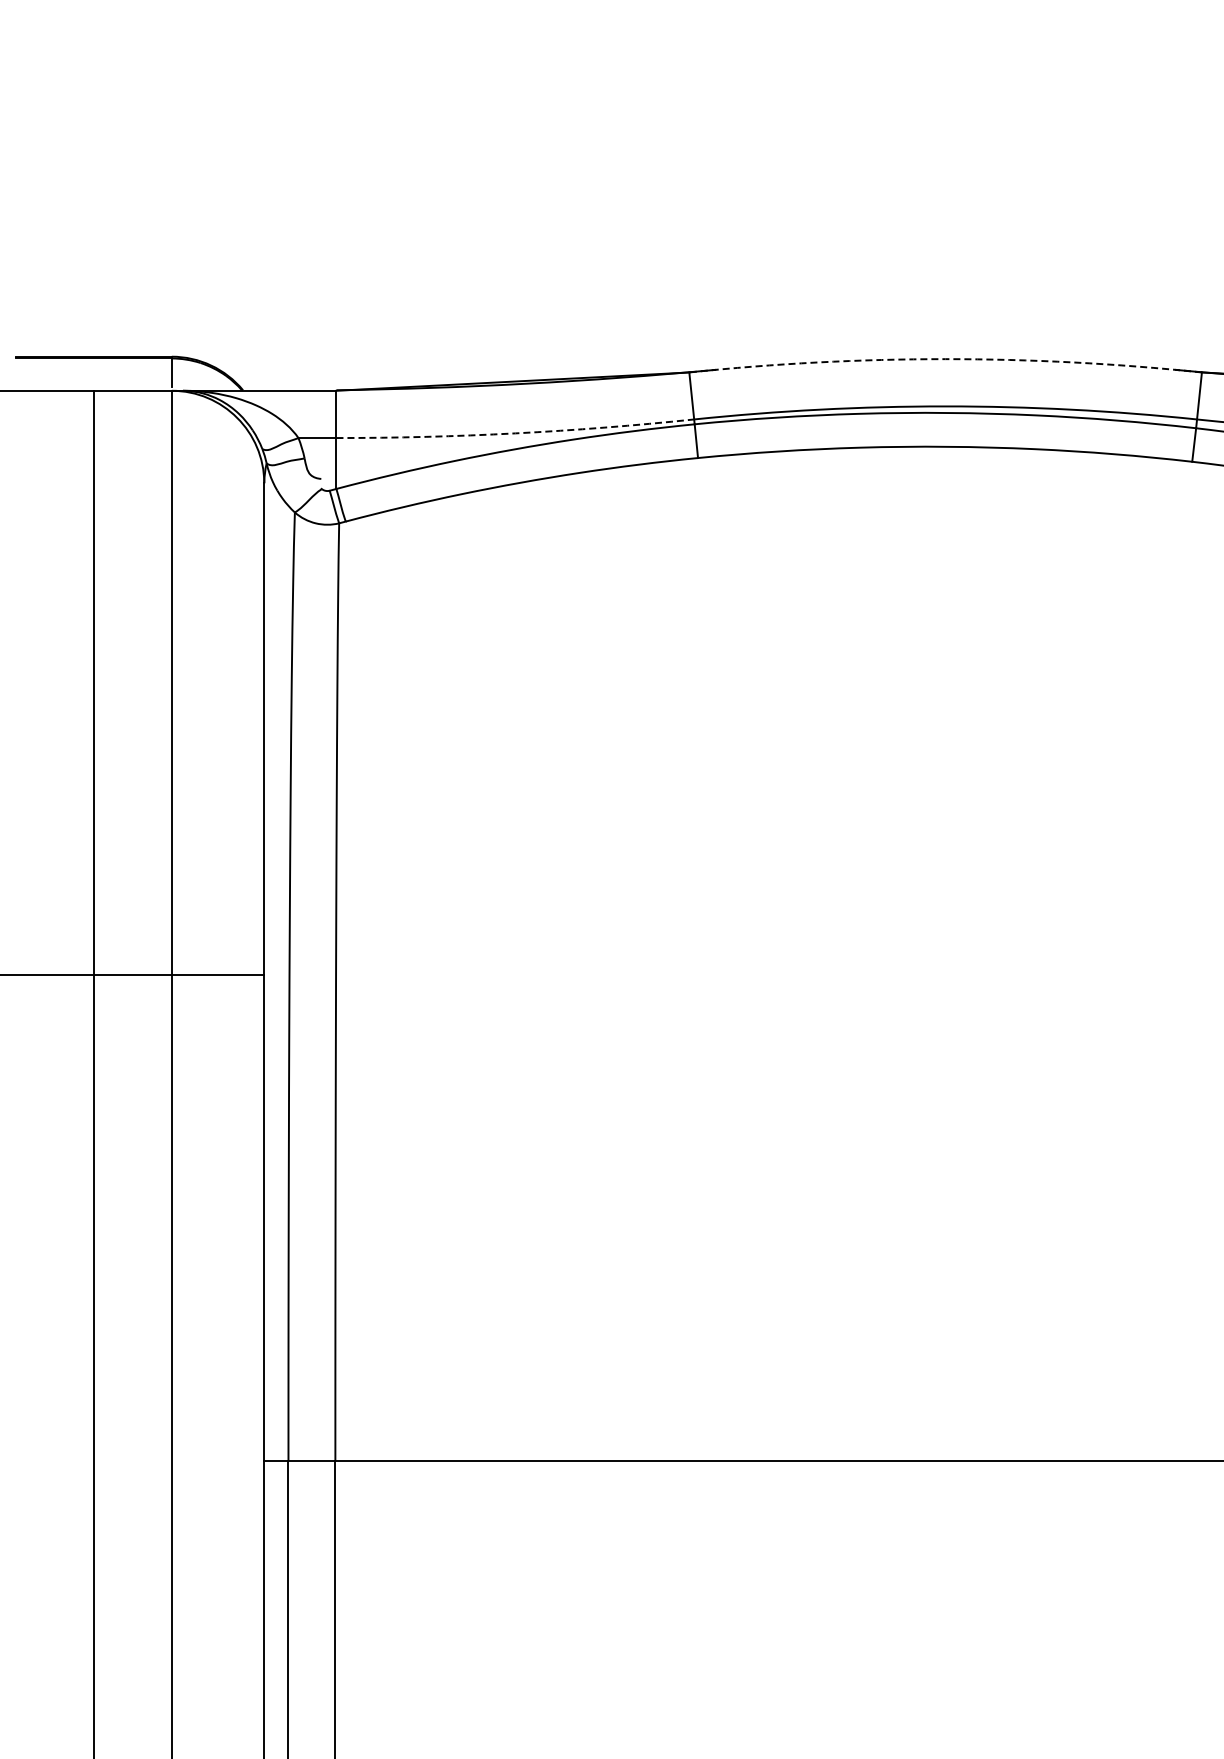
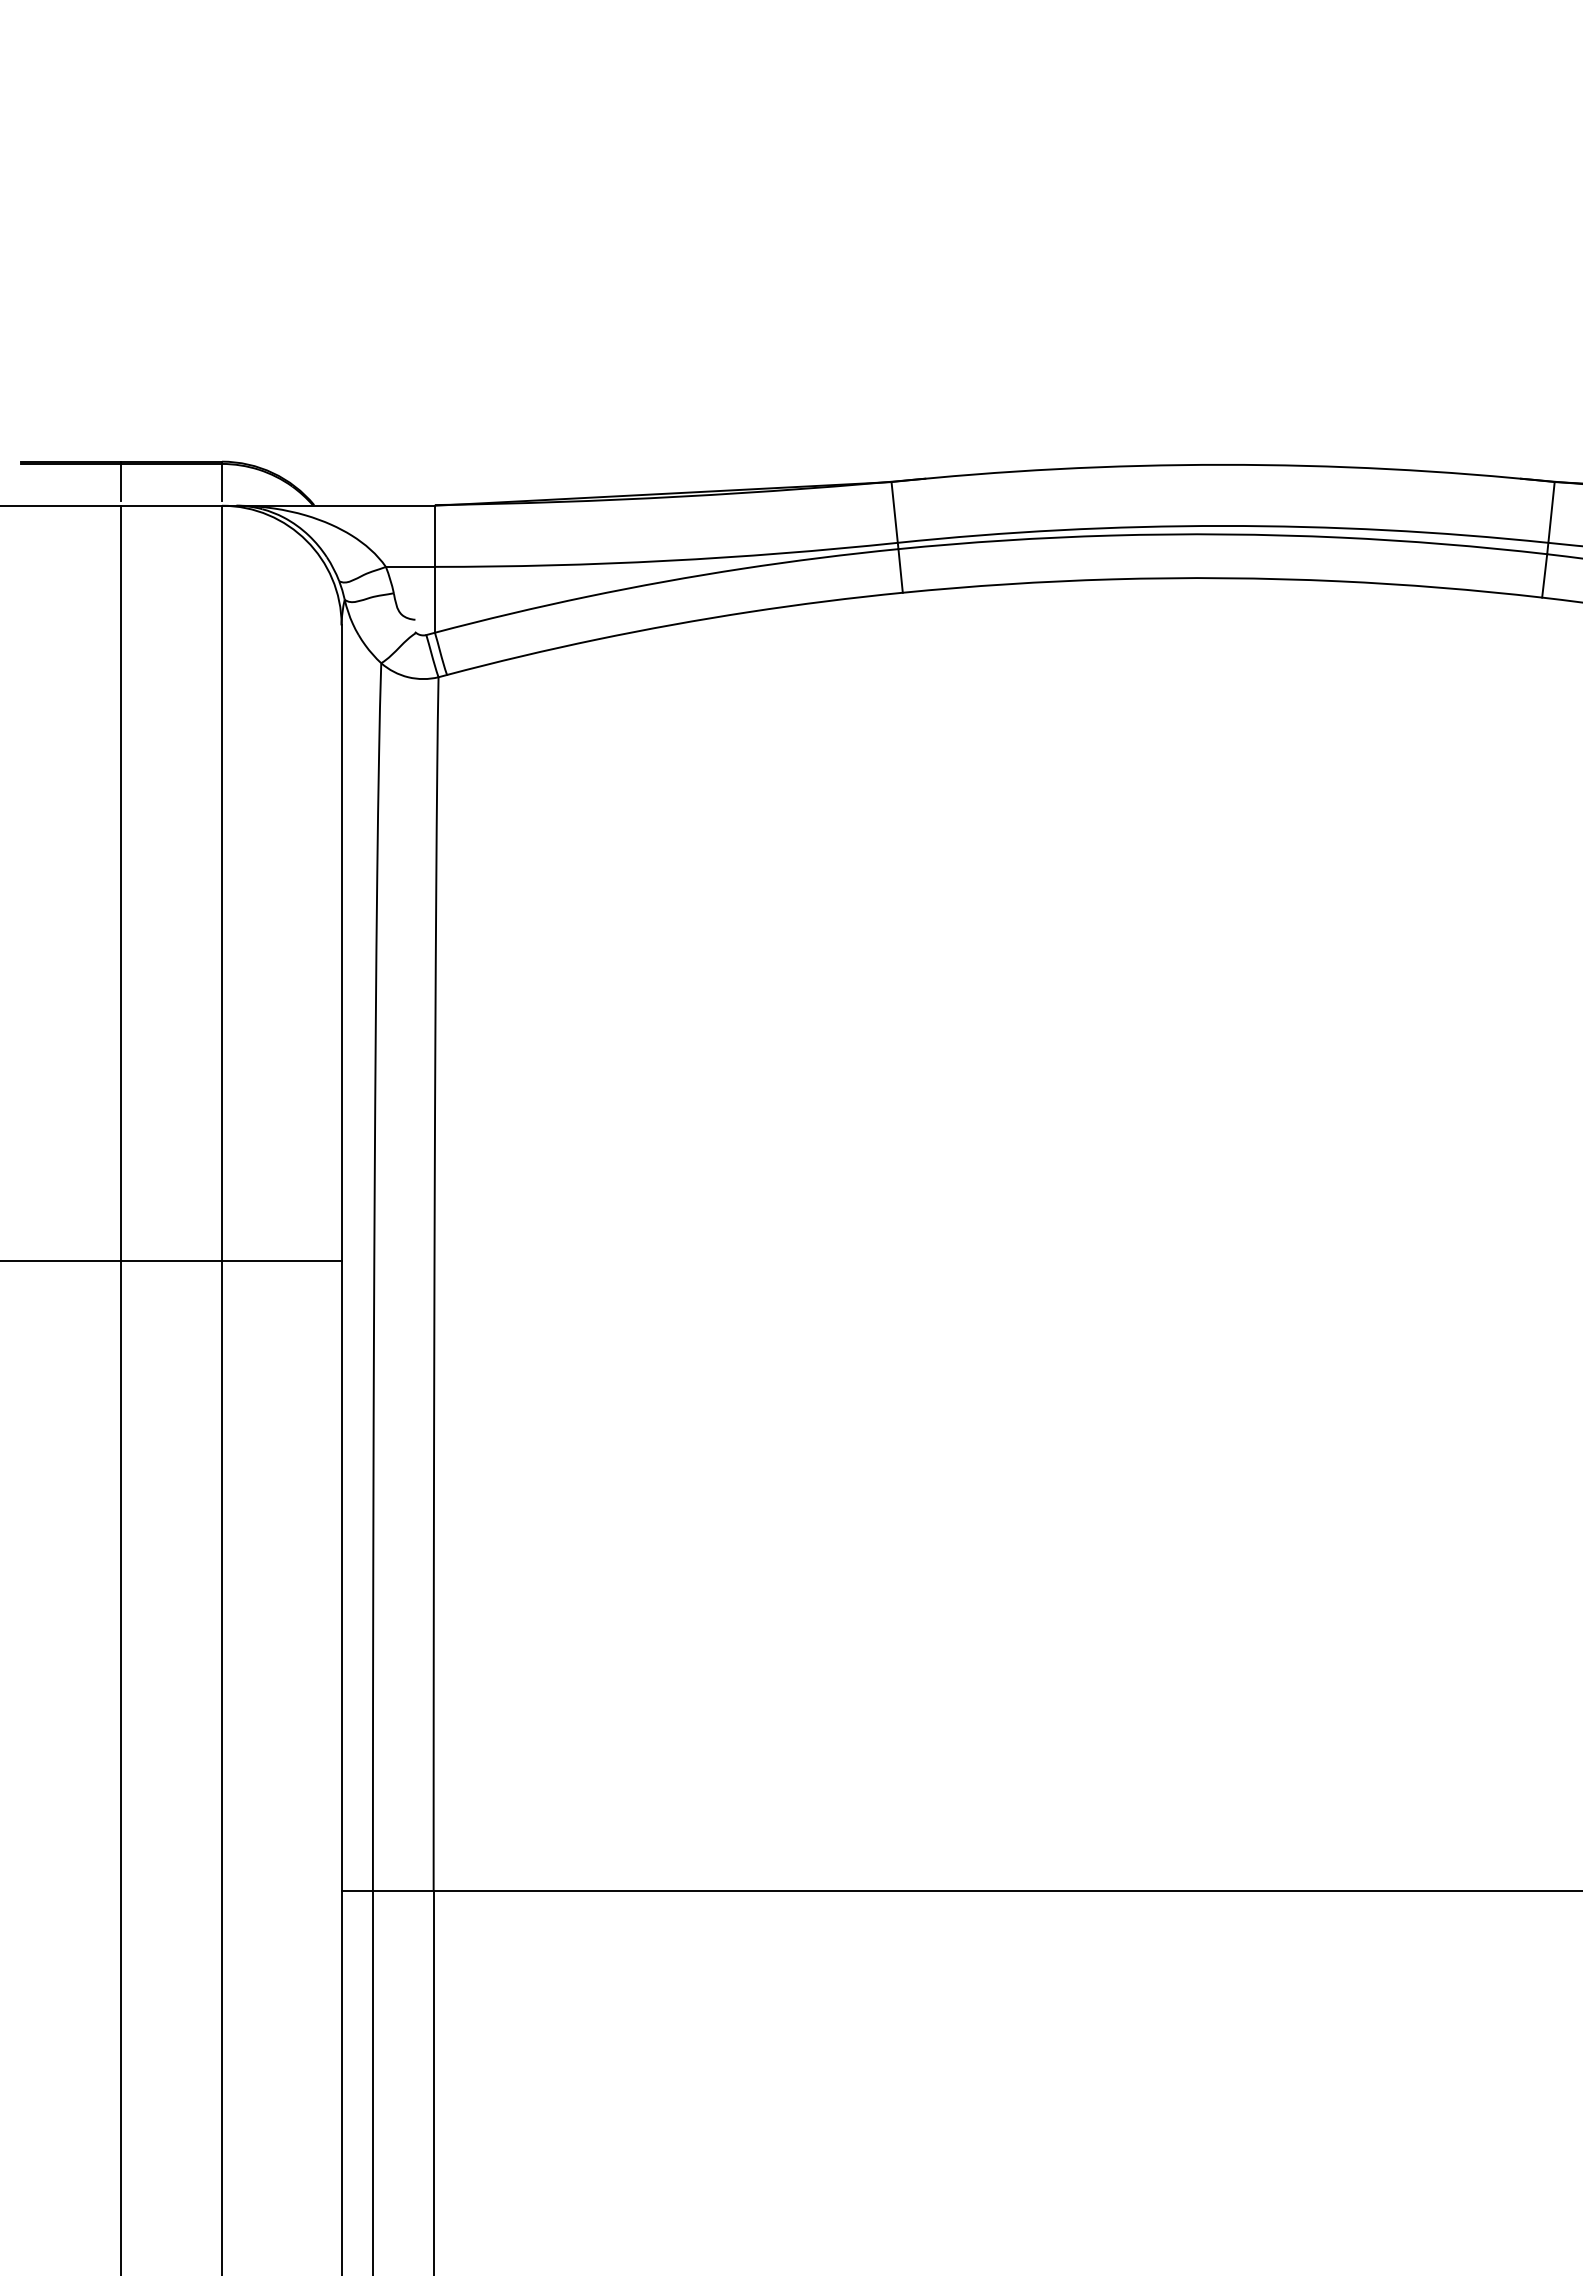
arc: (945, 359) -> (1222, 465), dashed -> solid
line: (93, 371) -> (120, 480), added
arc: (515, 433) -> (666, 561), dashed -> solid

